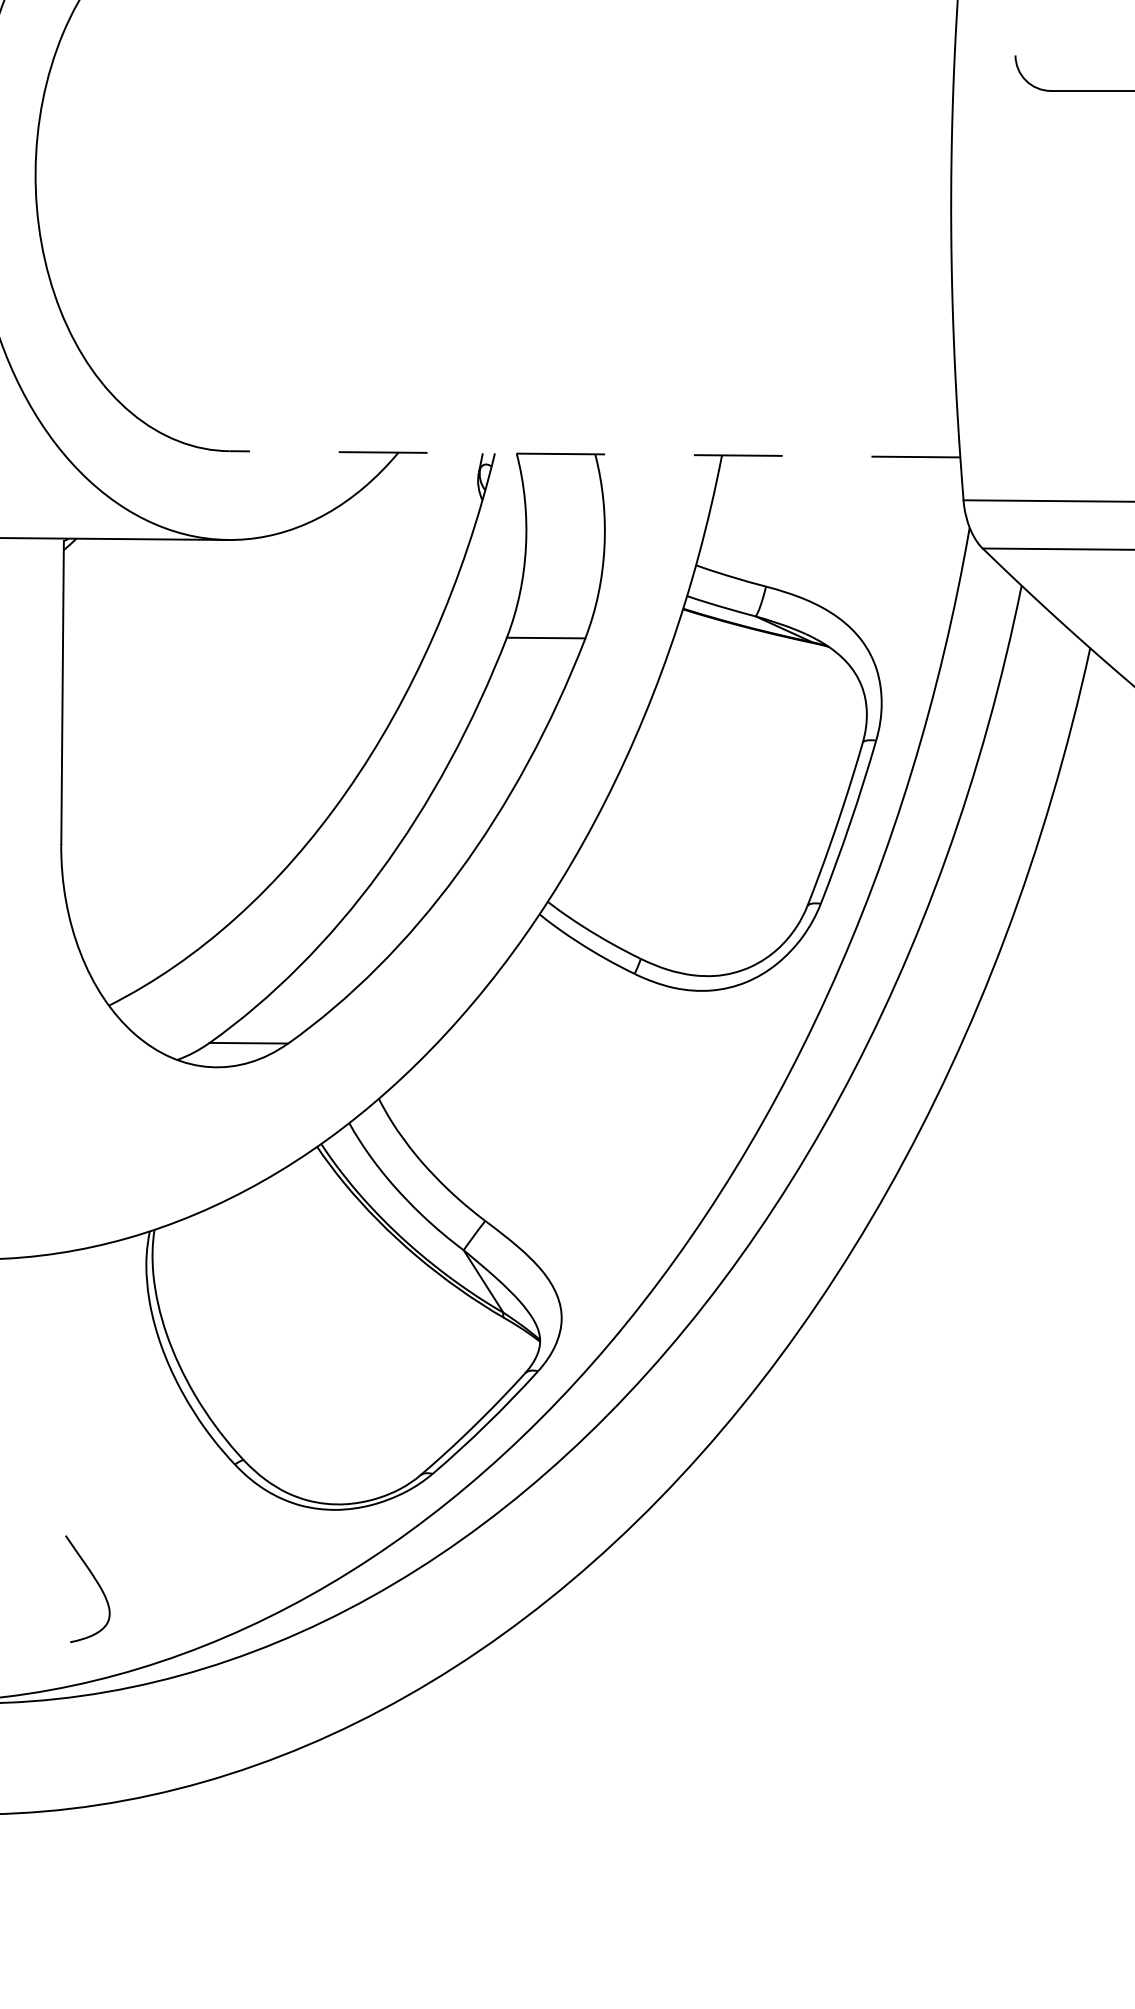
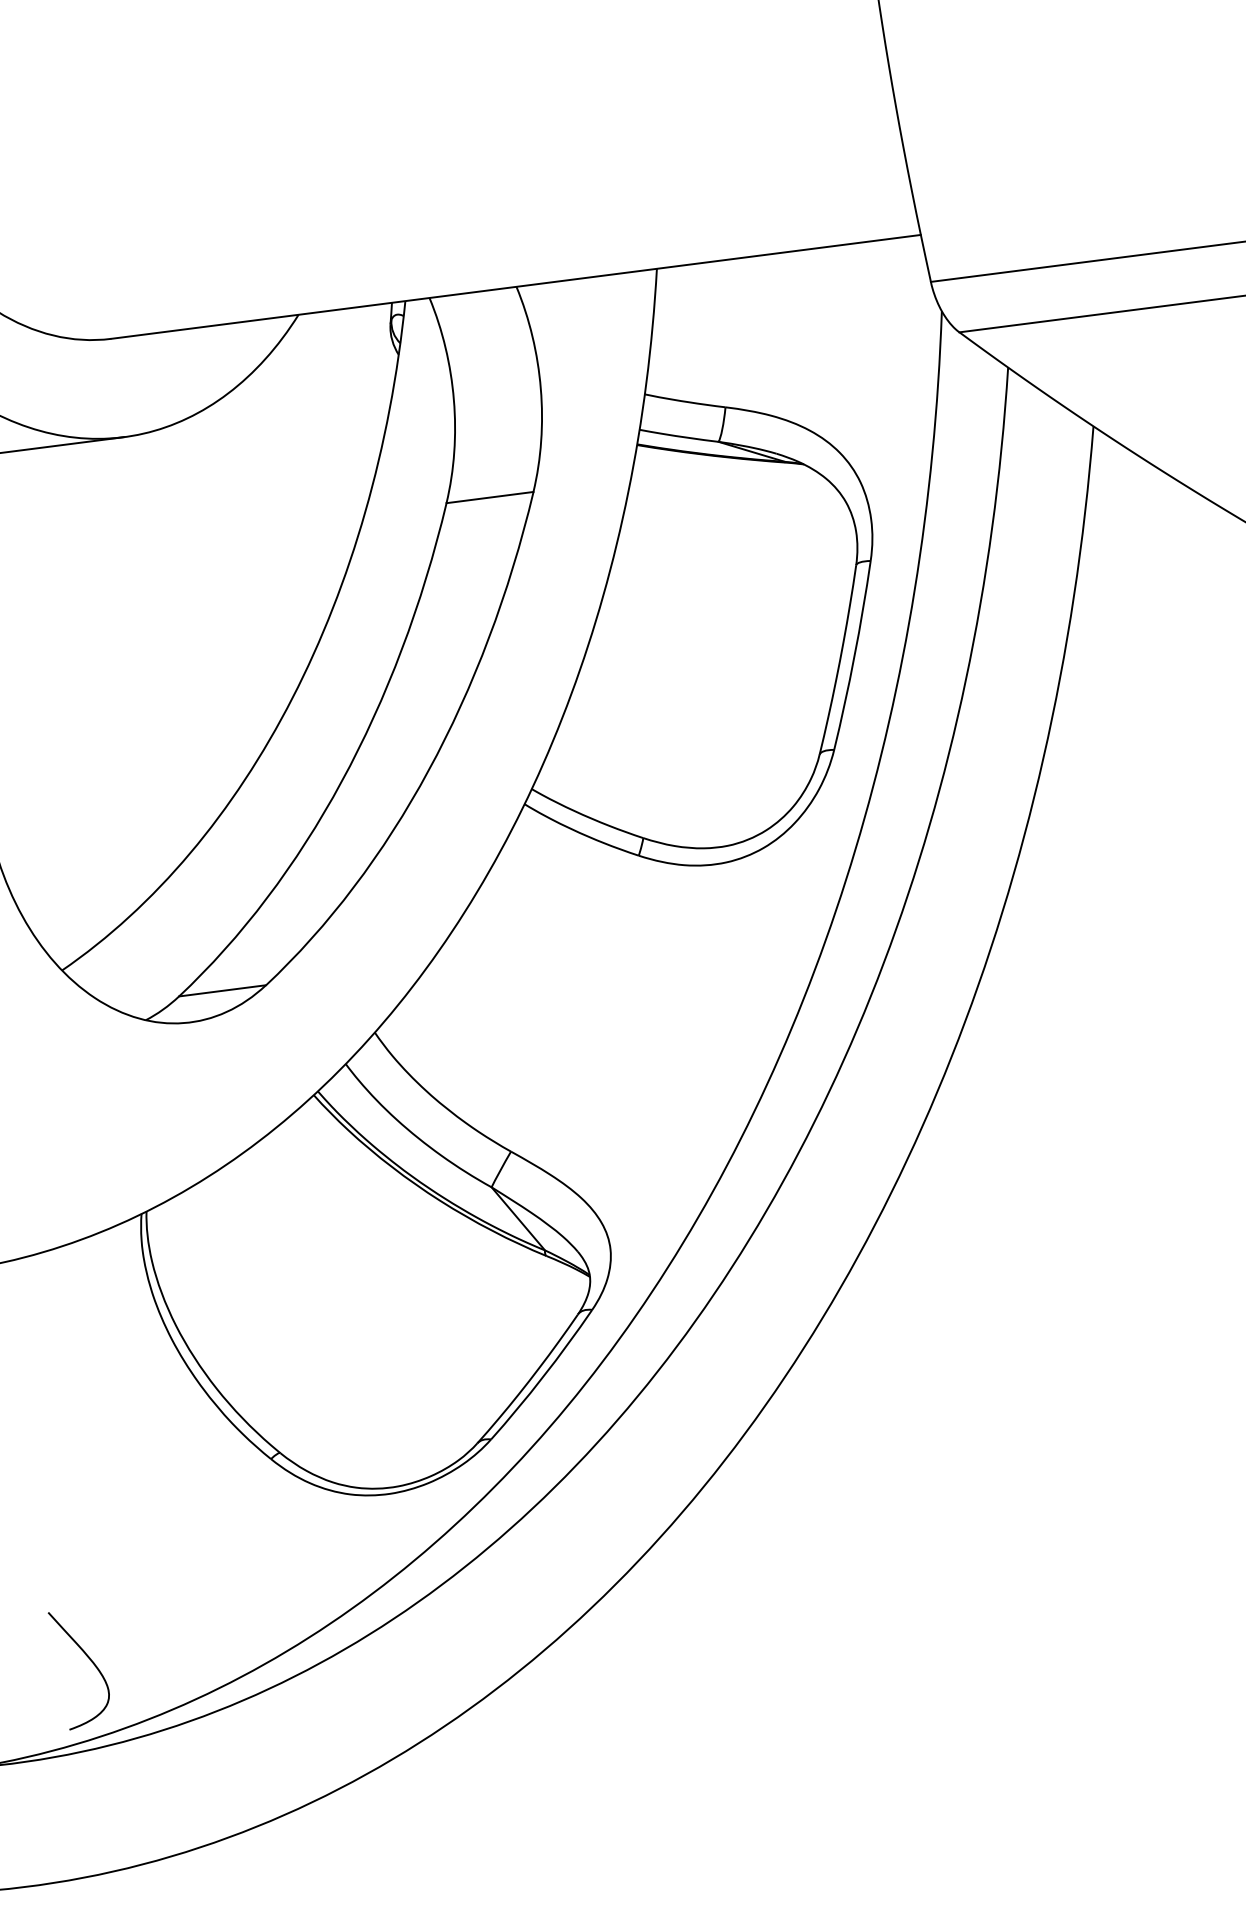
line: (594, 454) -> (515, 287), dashed -> solid
curve: (95, 1581) -> (88, 1658), moved

